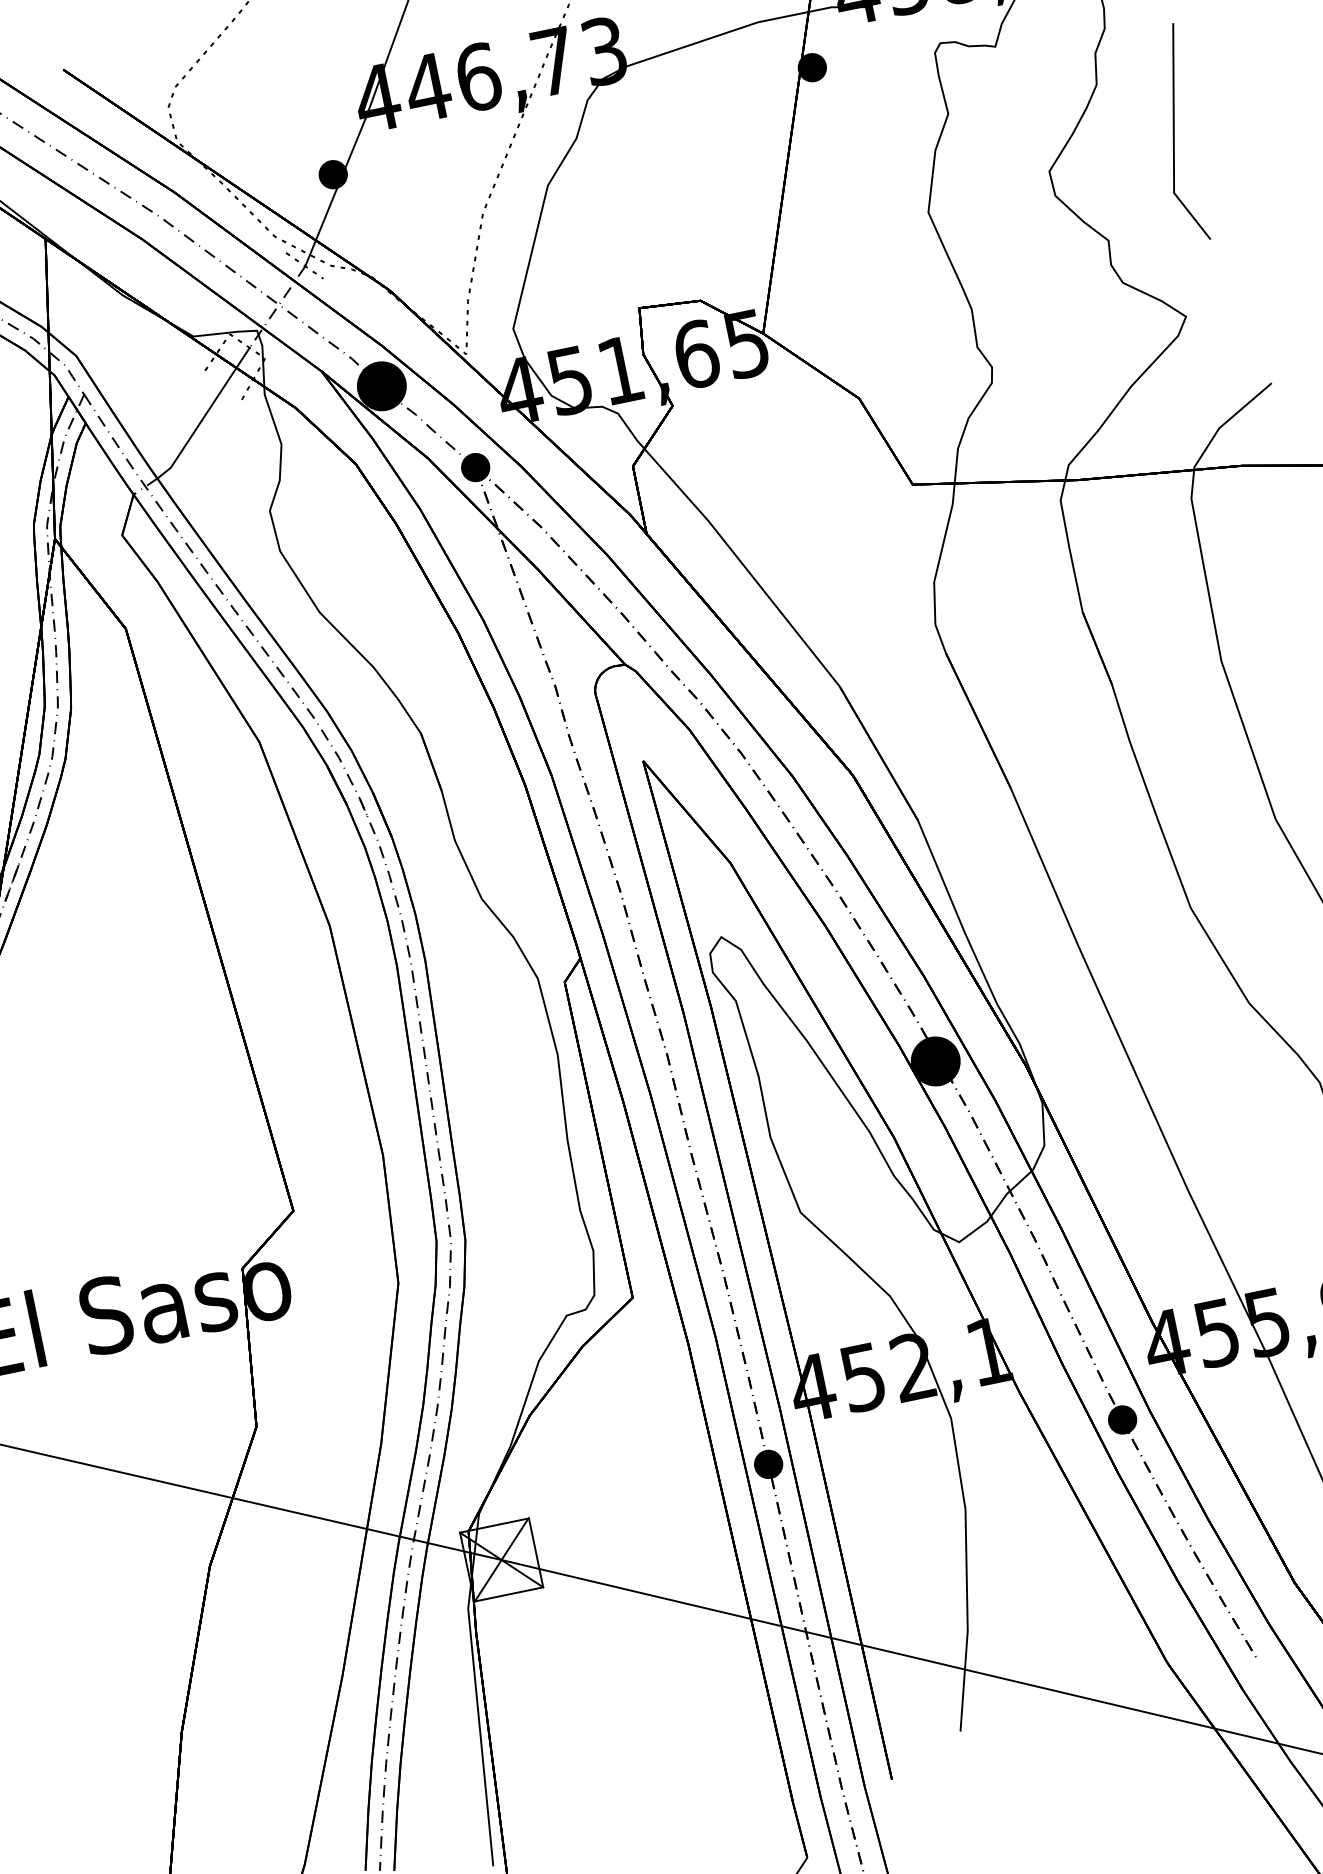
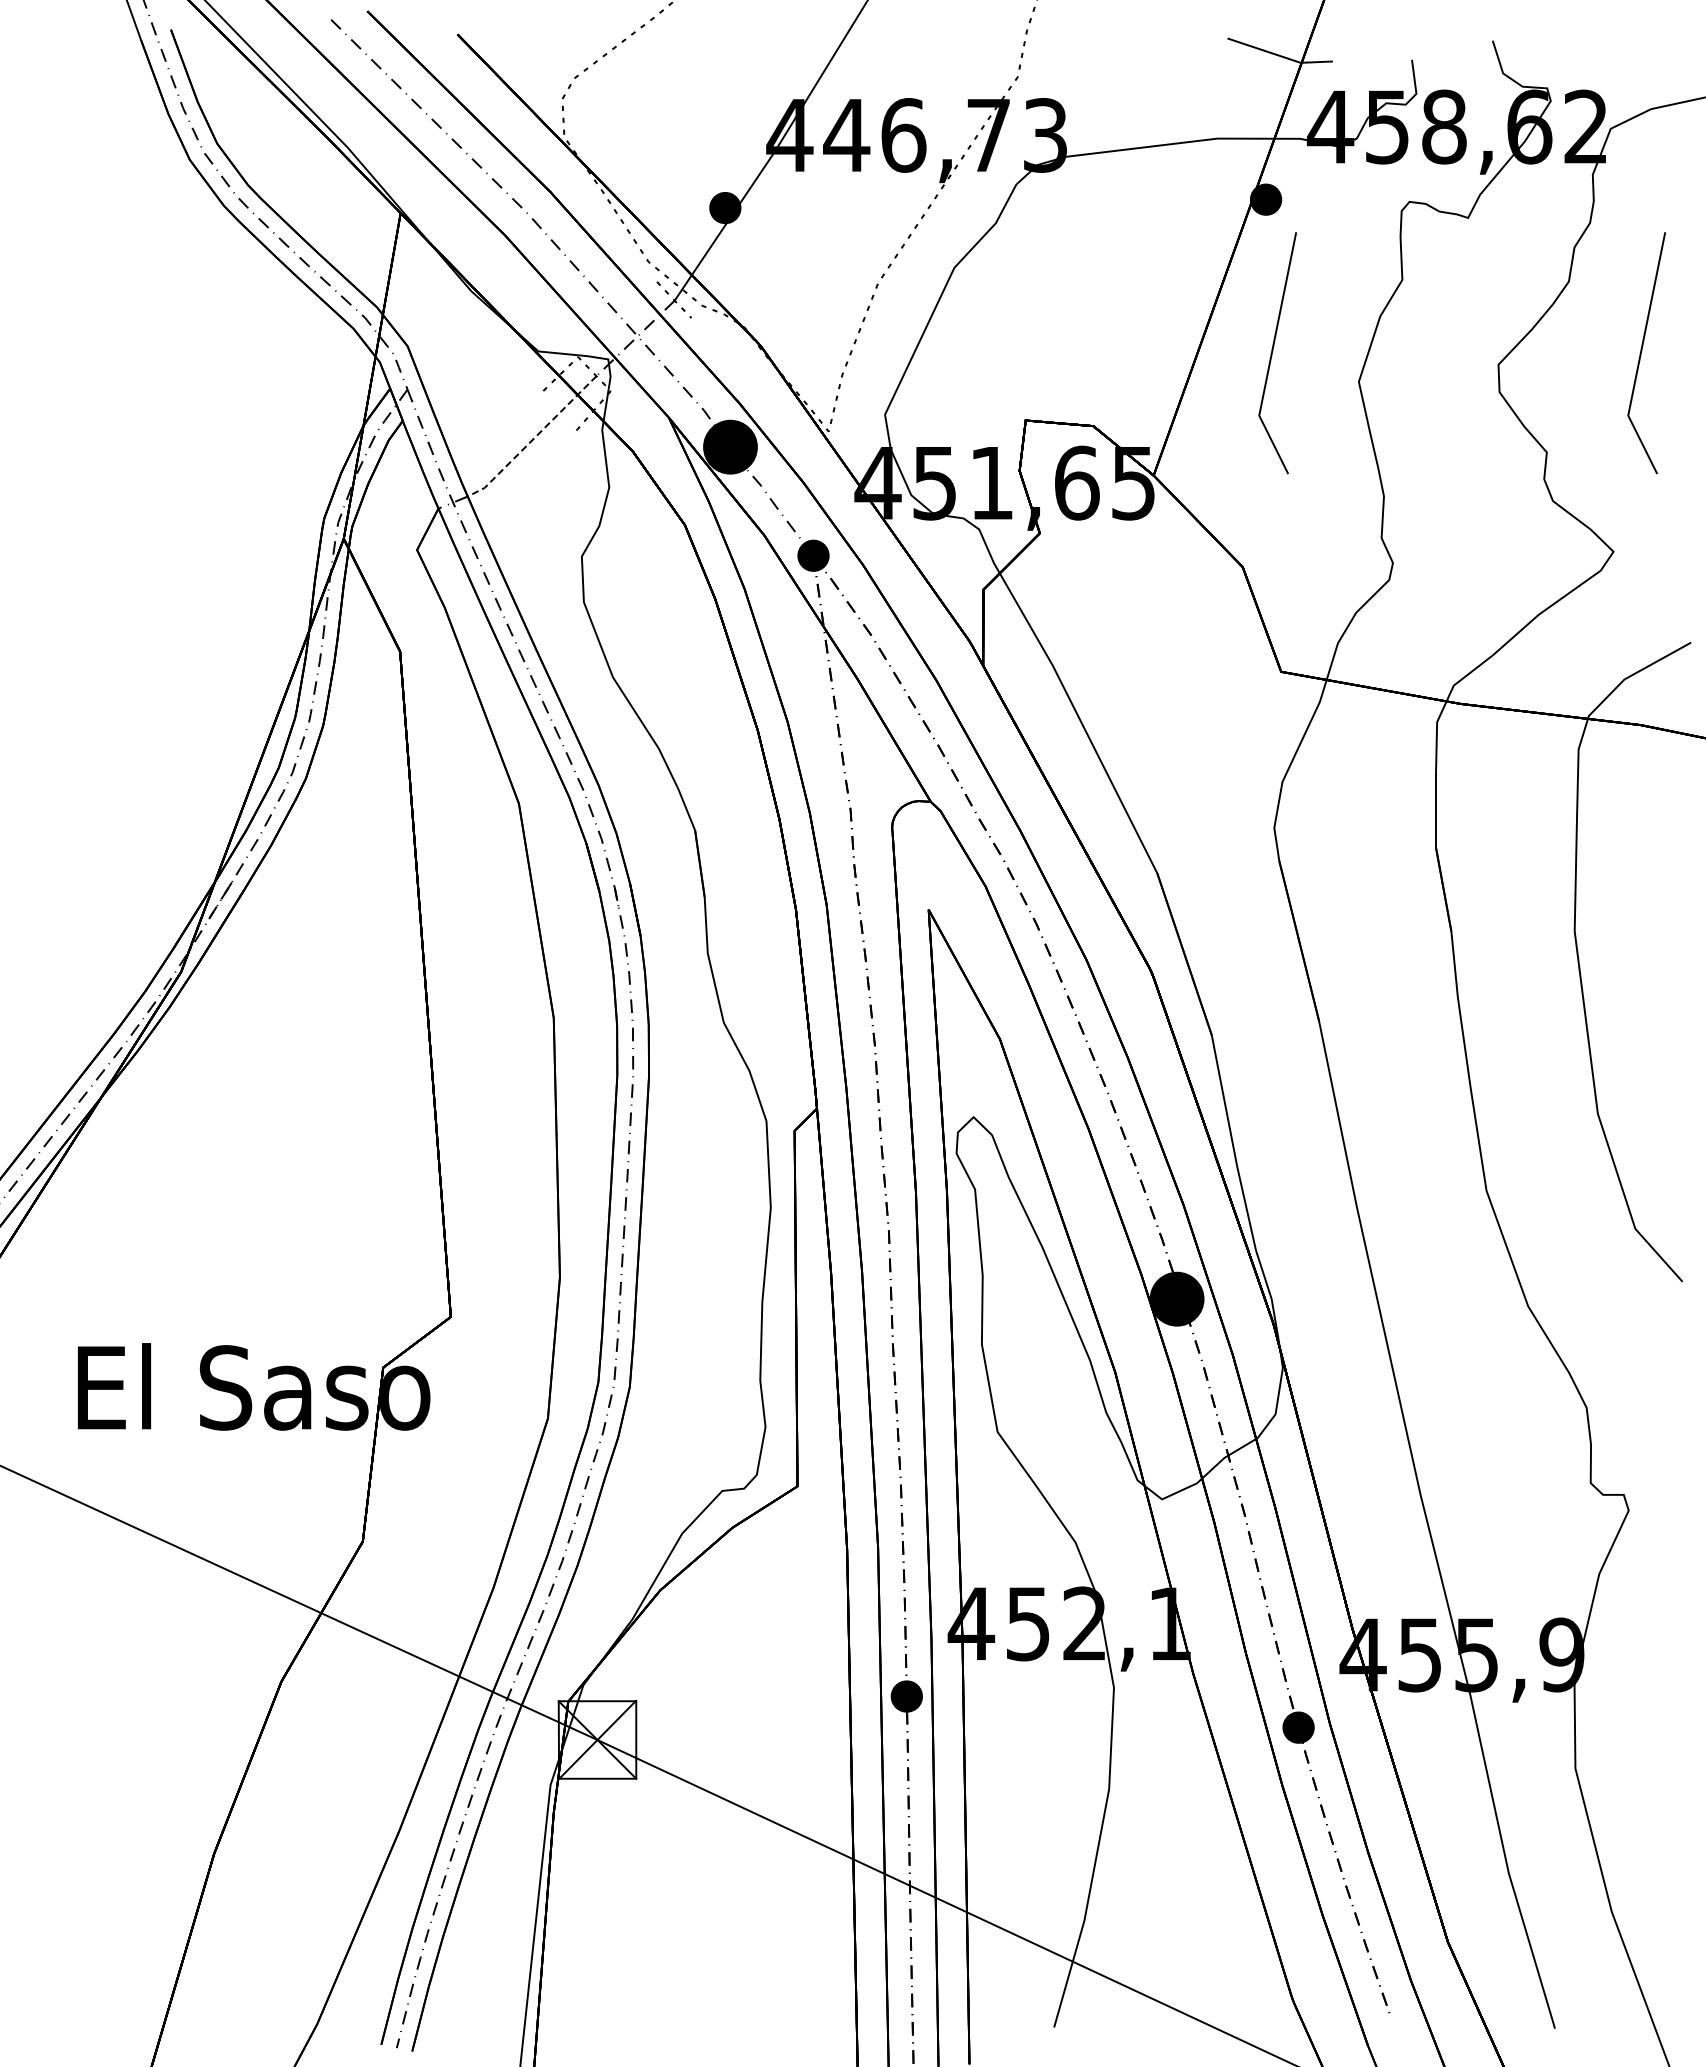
line: (846, 201) -> (1273, 351), added
line: (205, 415) -> (533, 439), solid -> dashed

